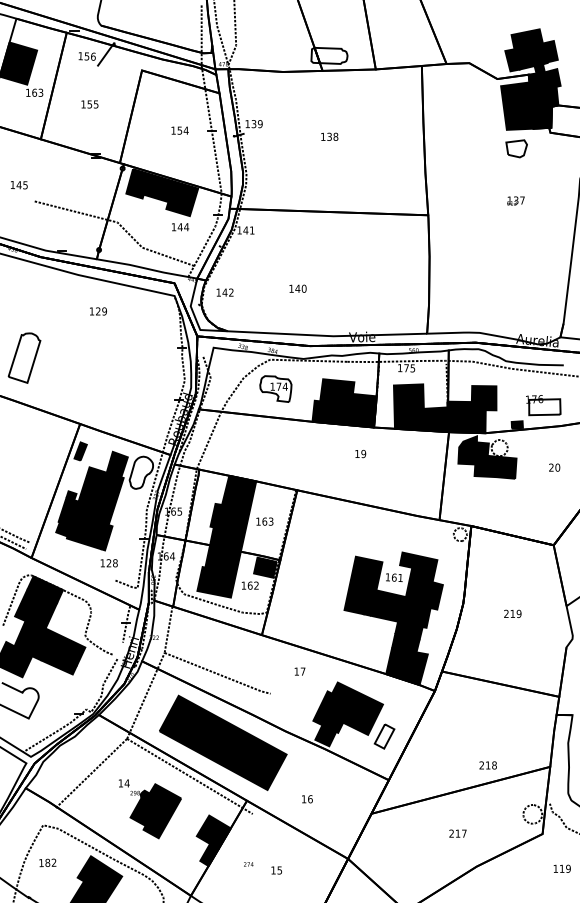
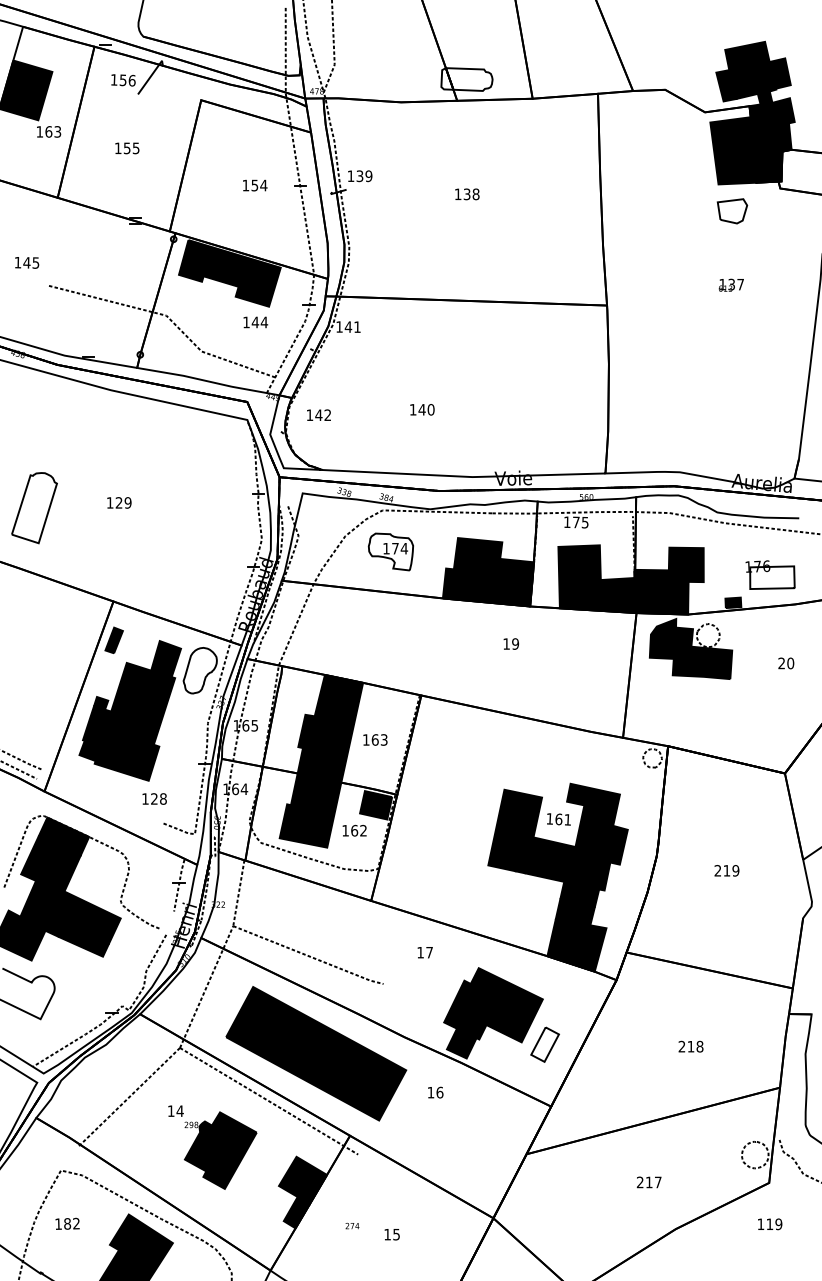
text: (98, 311) -> (119, 502), moved
text: (487, 765) -> (690, 1046), moved
text: (307, 799) -> (435, 1092), moved
text: (562, 868) -> (770, 1224), moved

